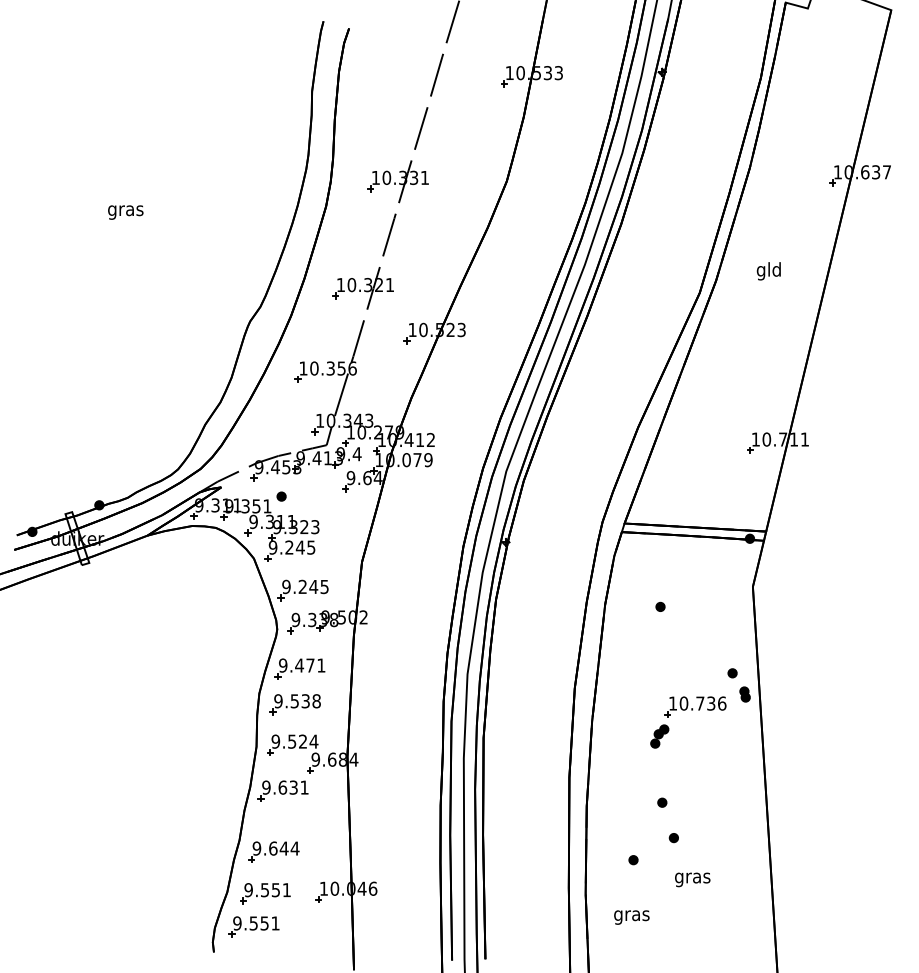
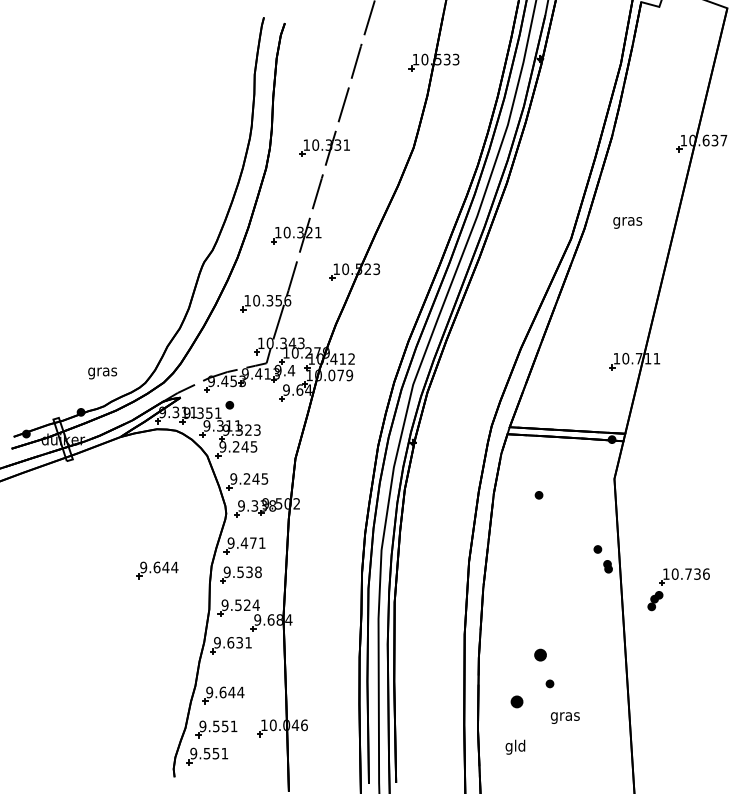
text: (125, 212) -> (102, 373), moved
text: (768, 270) -> (627, 220), gld -> gras
part: (192, 699) -> (157, 570), added
part: (686, 710) -> (677, 579), moved
part: (662, 802) -> (540, 654), size x1.6
part: (632, 859) -> (516, 701), size x1.6
text: (631, 914) -> (515, 746), gras -> gld

